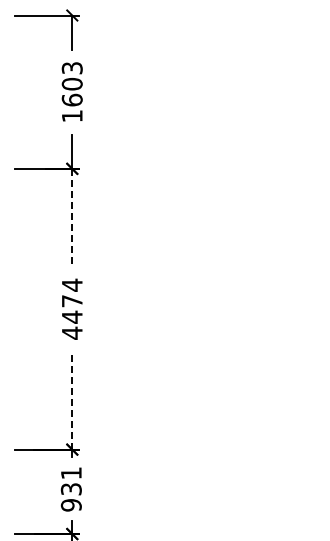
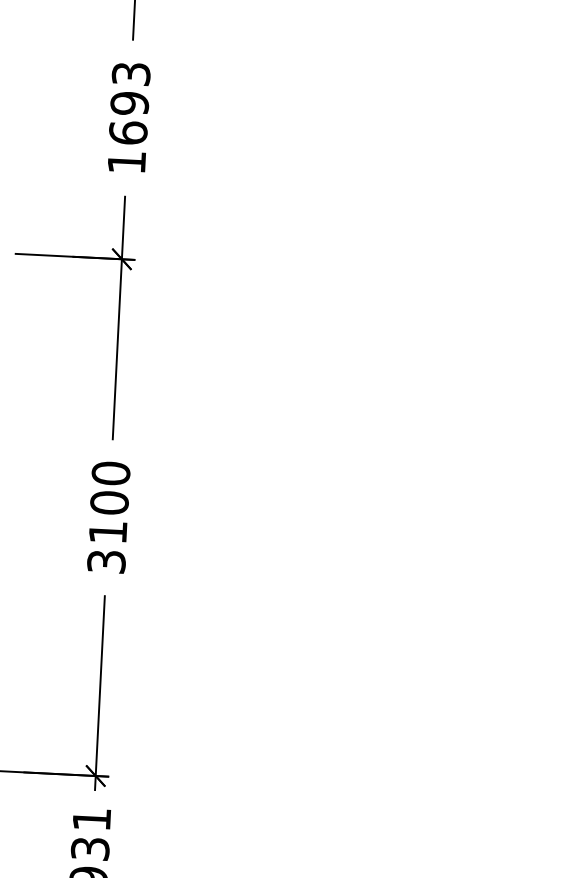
text: (72, 83) -> (130, 102), 1603 -> 1693
line: (72, 217) -> (117, 348), dashed -> solid
text: (71, 308) -> (107, 516), 4474 -> 3100
line: (72, 400) -> (100, 685), dashed -> solid

